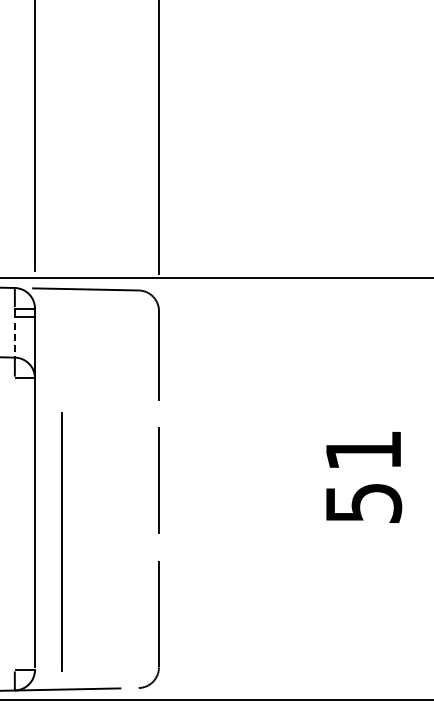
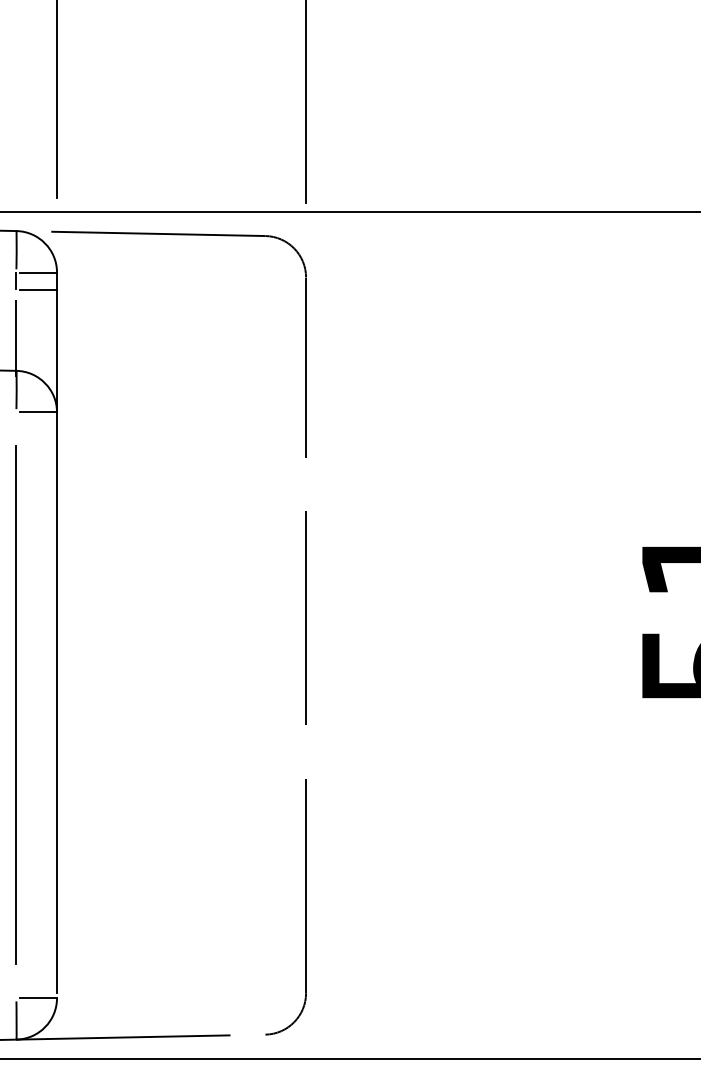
line: (14, 341) -> (15, 338), dashed -> solid
line: (61, 541) -> (15, 704), moved

